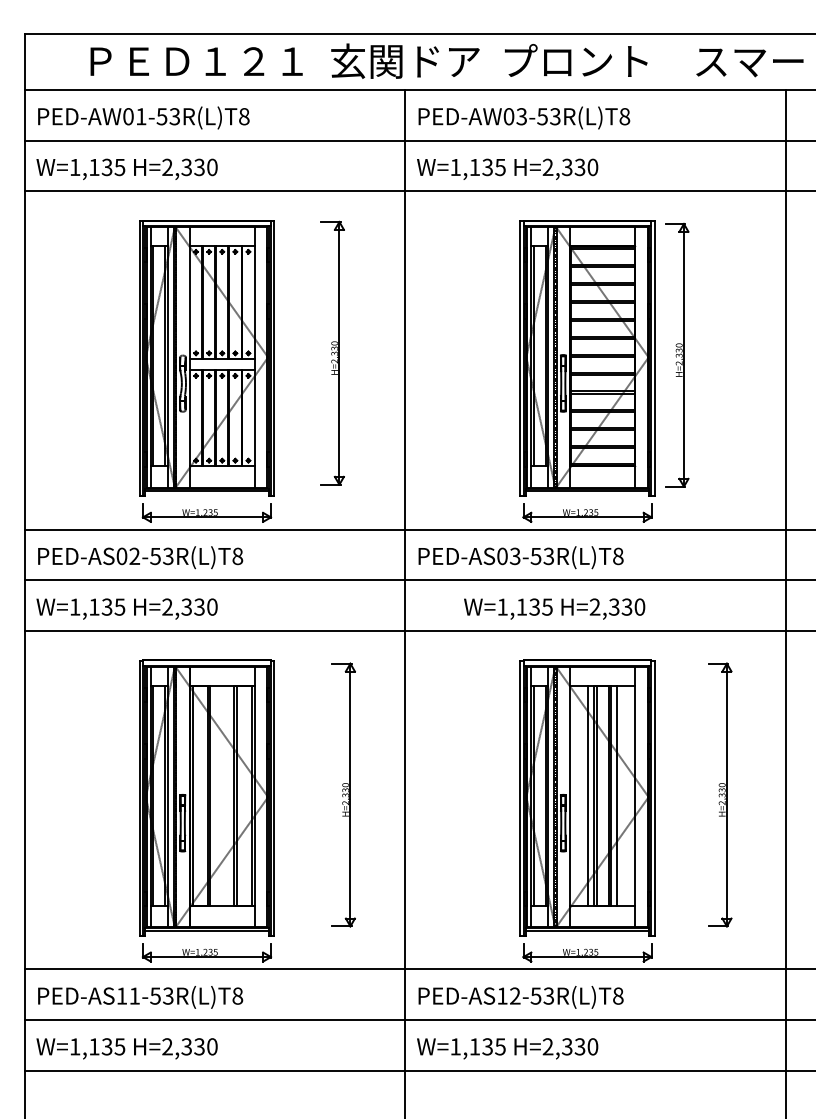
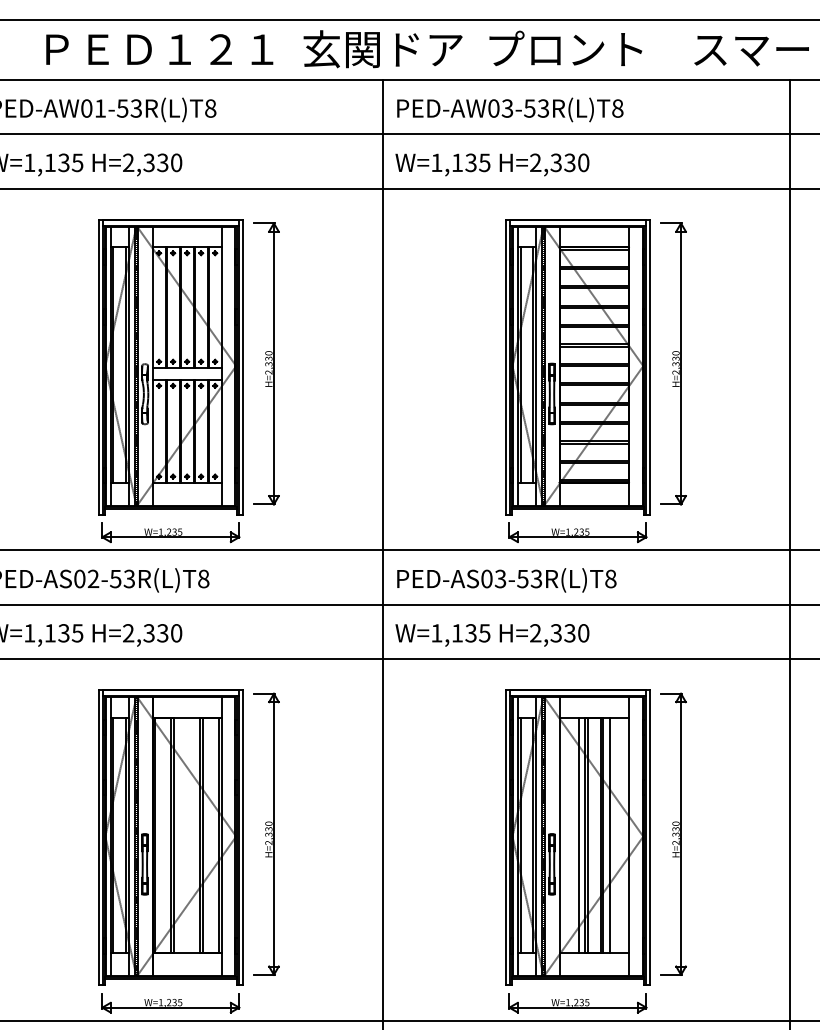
part: (332, 352) -> (266, 362), moved
text: (554, 608) -> (492, 634), moved
part: (343, 794) -> (266, 833), moved
part: (720, 794) -> (674, 833), moved

